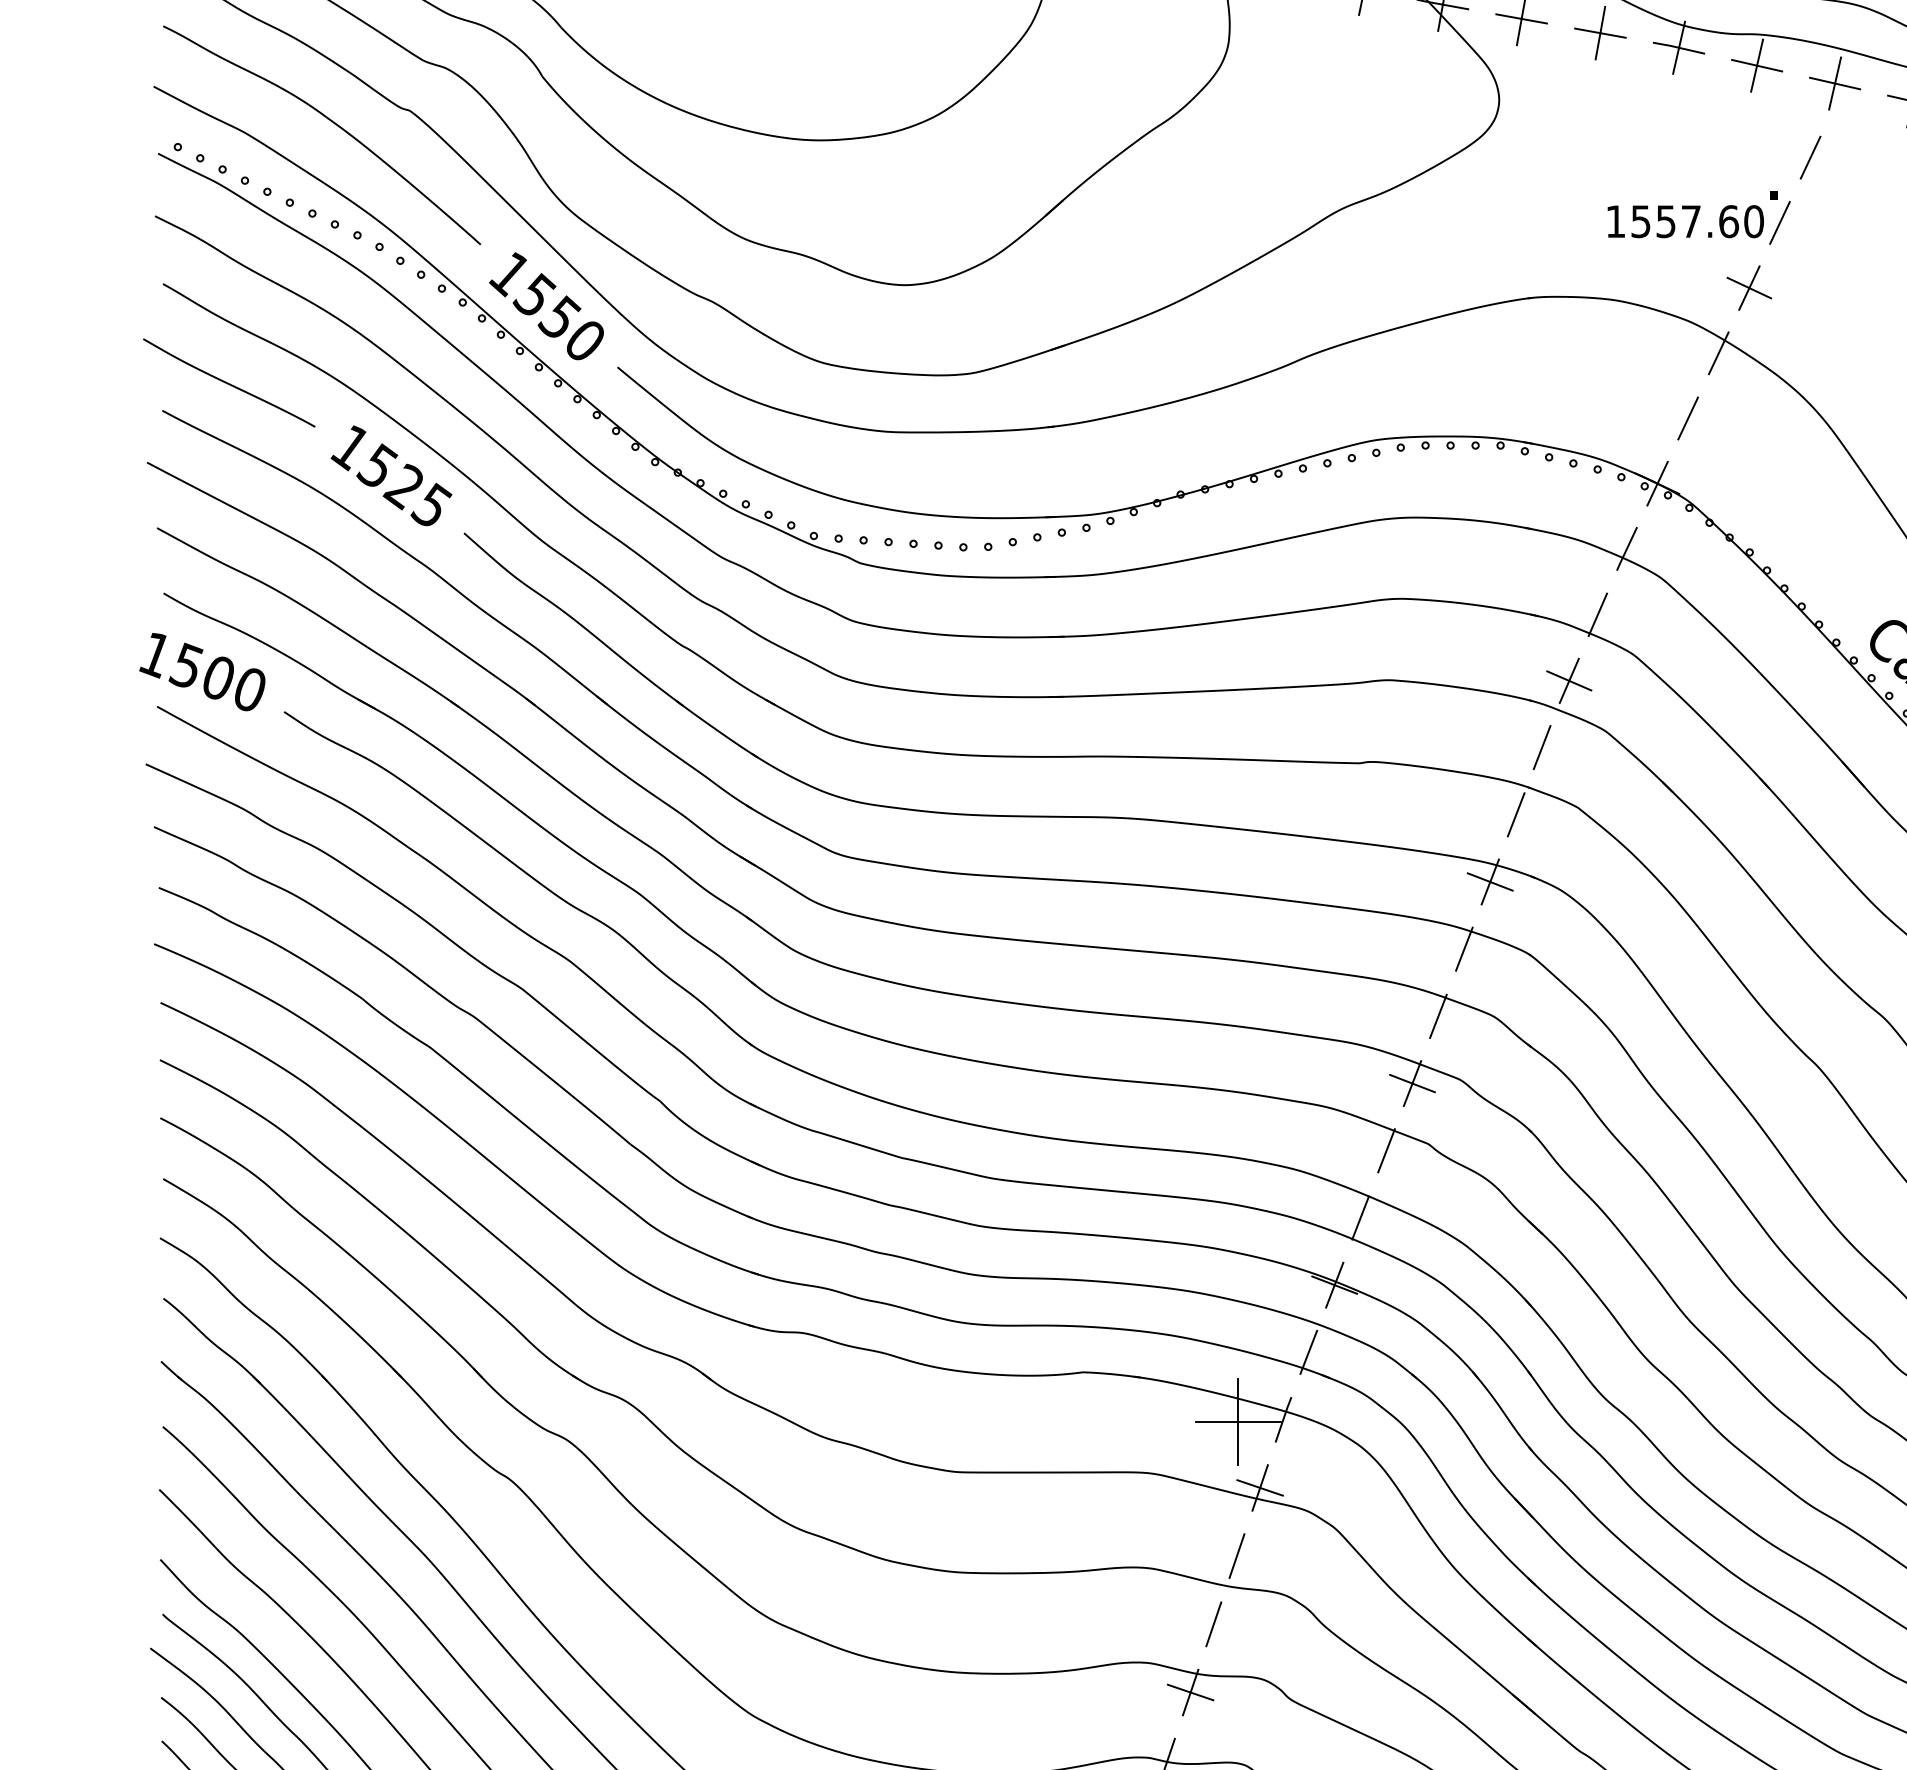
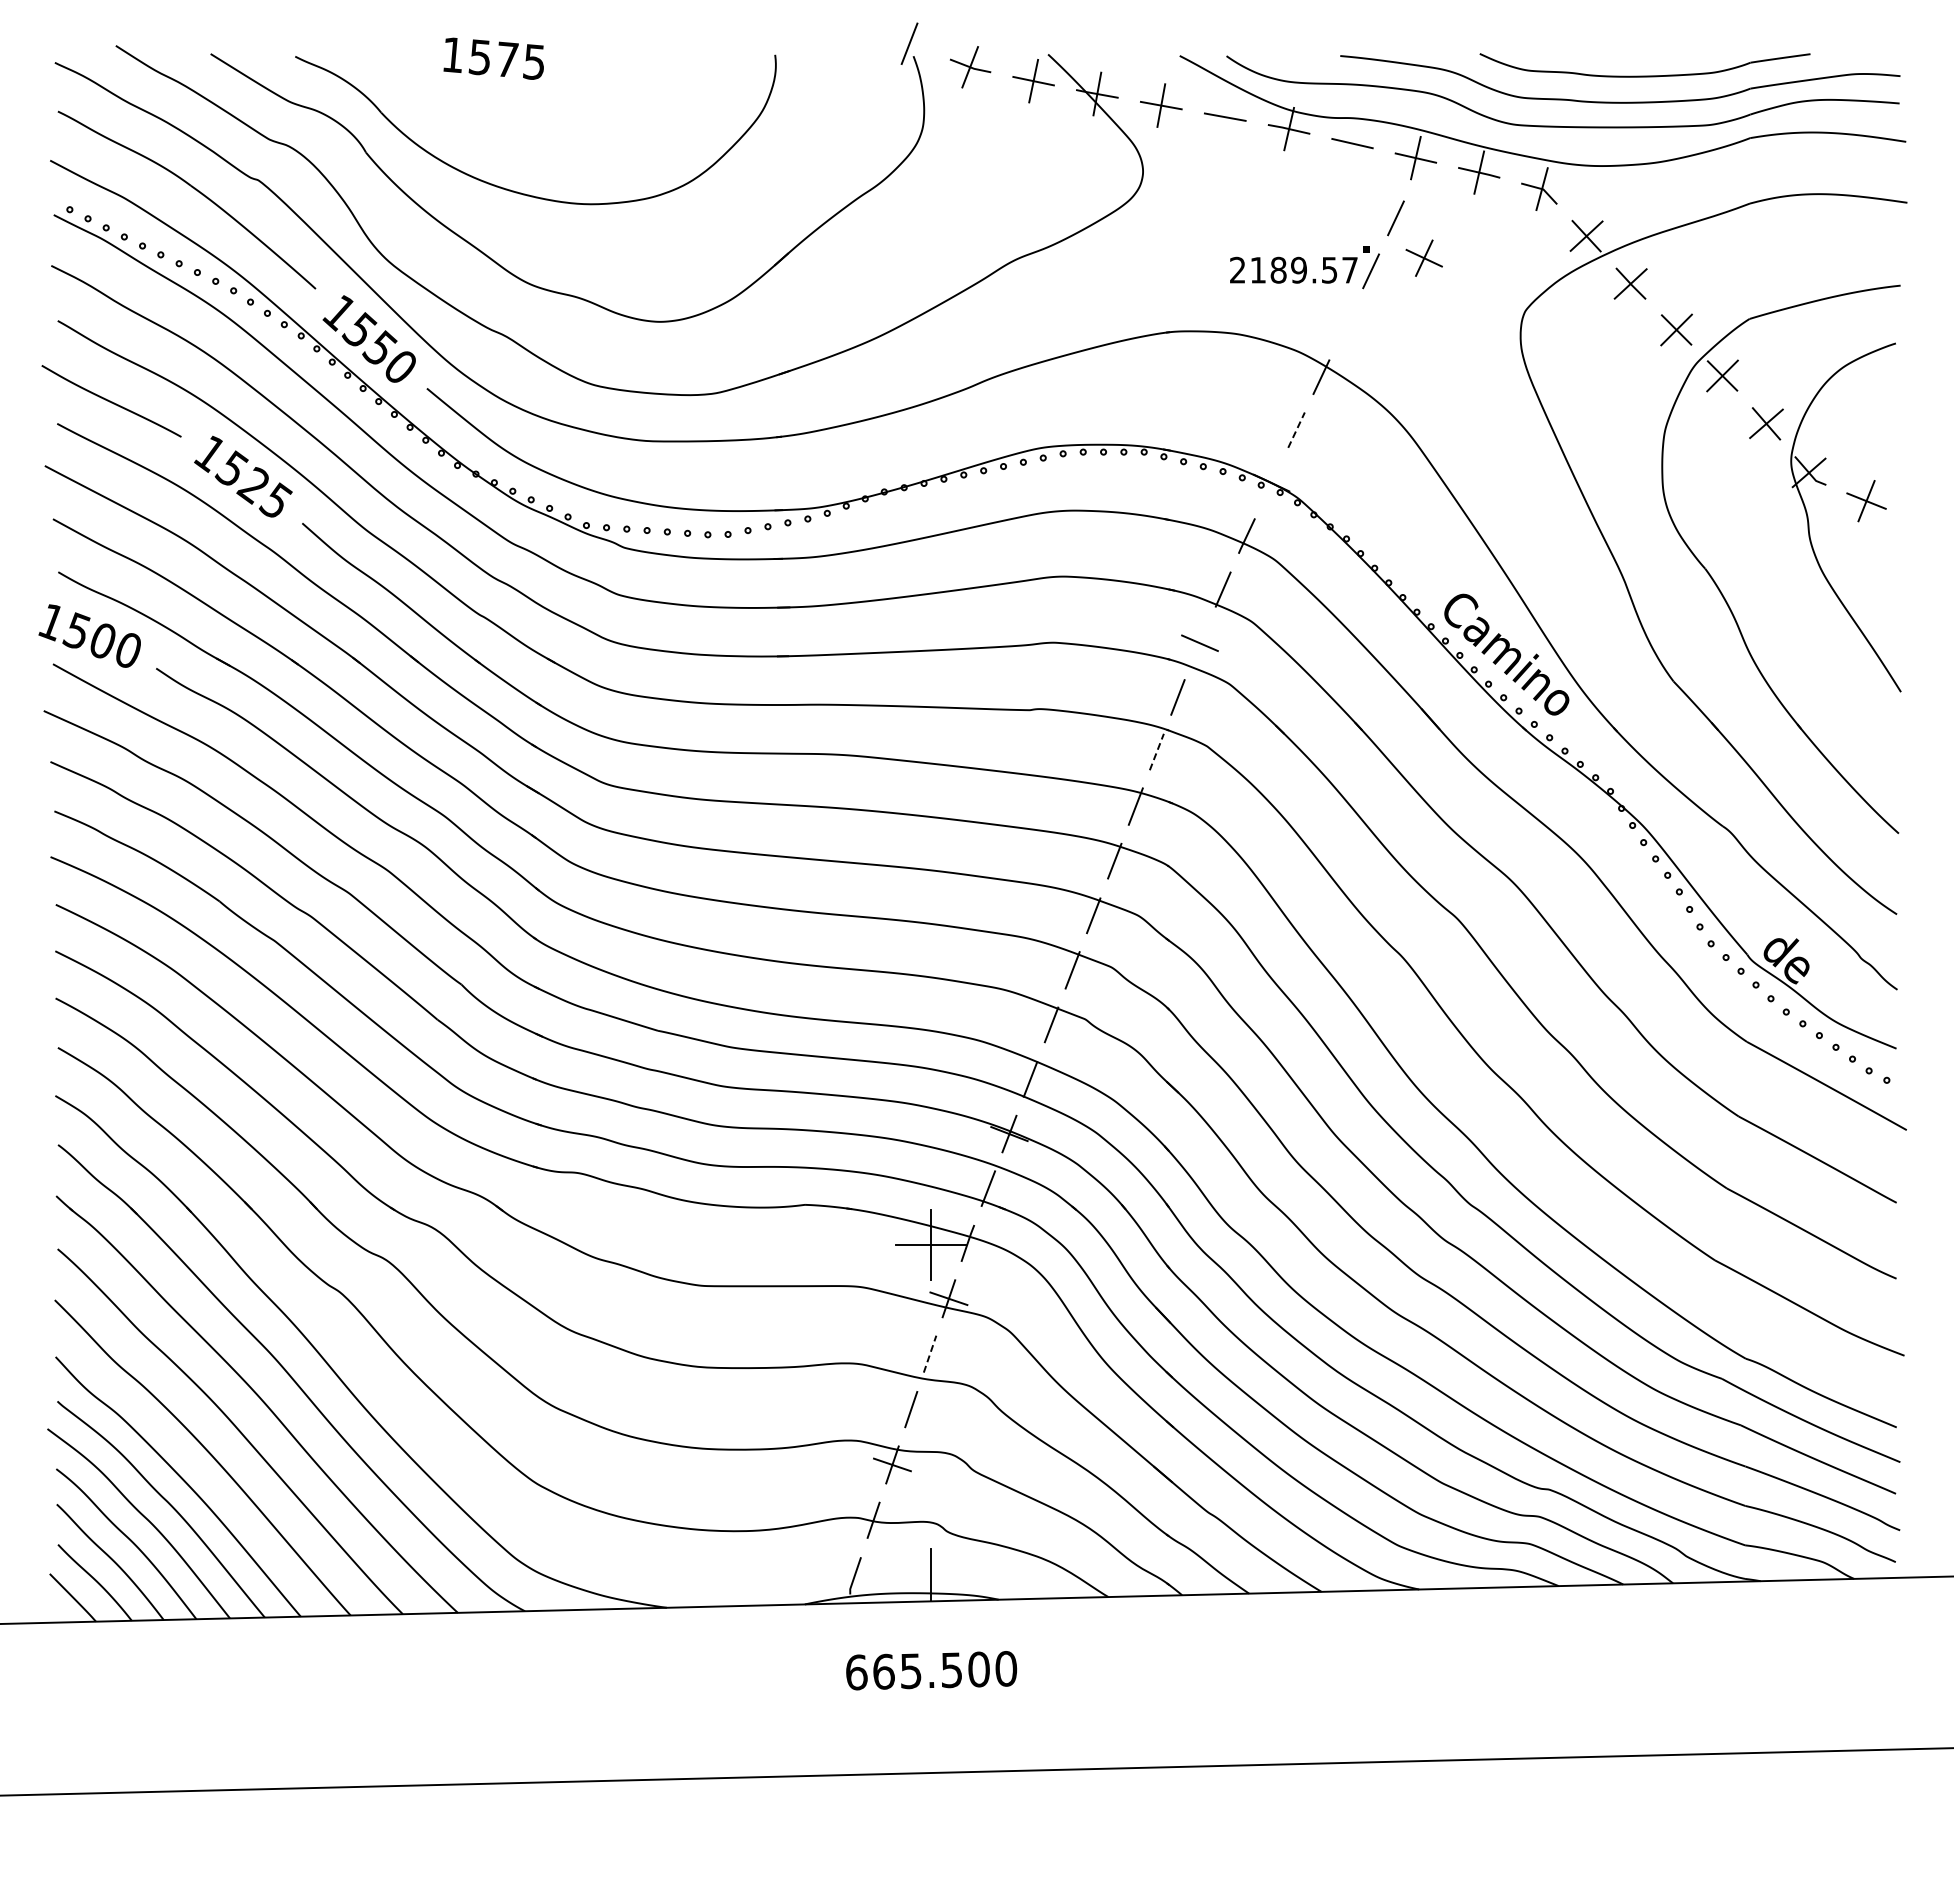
line: (1600, 32) -> (1225, 116), removed
line: (1757, 65) -> (1352, 143), removed
text: (1685, 220) -> (1294, 269), 1557.60 -> 2189.57
part: (1748, 287) -> (1423, 257), moved
line: (1688, 418) -> (1296, 430), solid -> dashed
line: (1657, 482) -> (1271, 482), removed
line: (1568, 681) -> (1199, 643), removed
line: (1515, 815) -> (1156, 752), solid -> dashed
line: (1489, 881) -> (1135, 806), removed
line: (1412, 1083) -> (1072, 970), removed
line: (1237, 1555) -> (930, 1353), solid -> dashed

